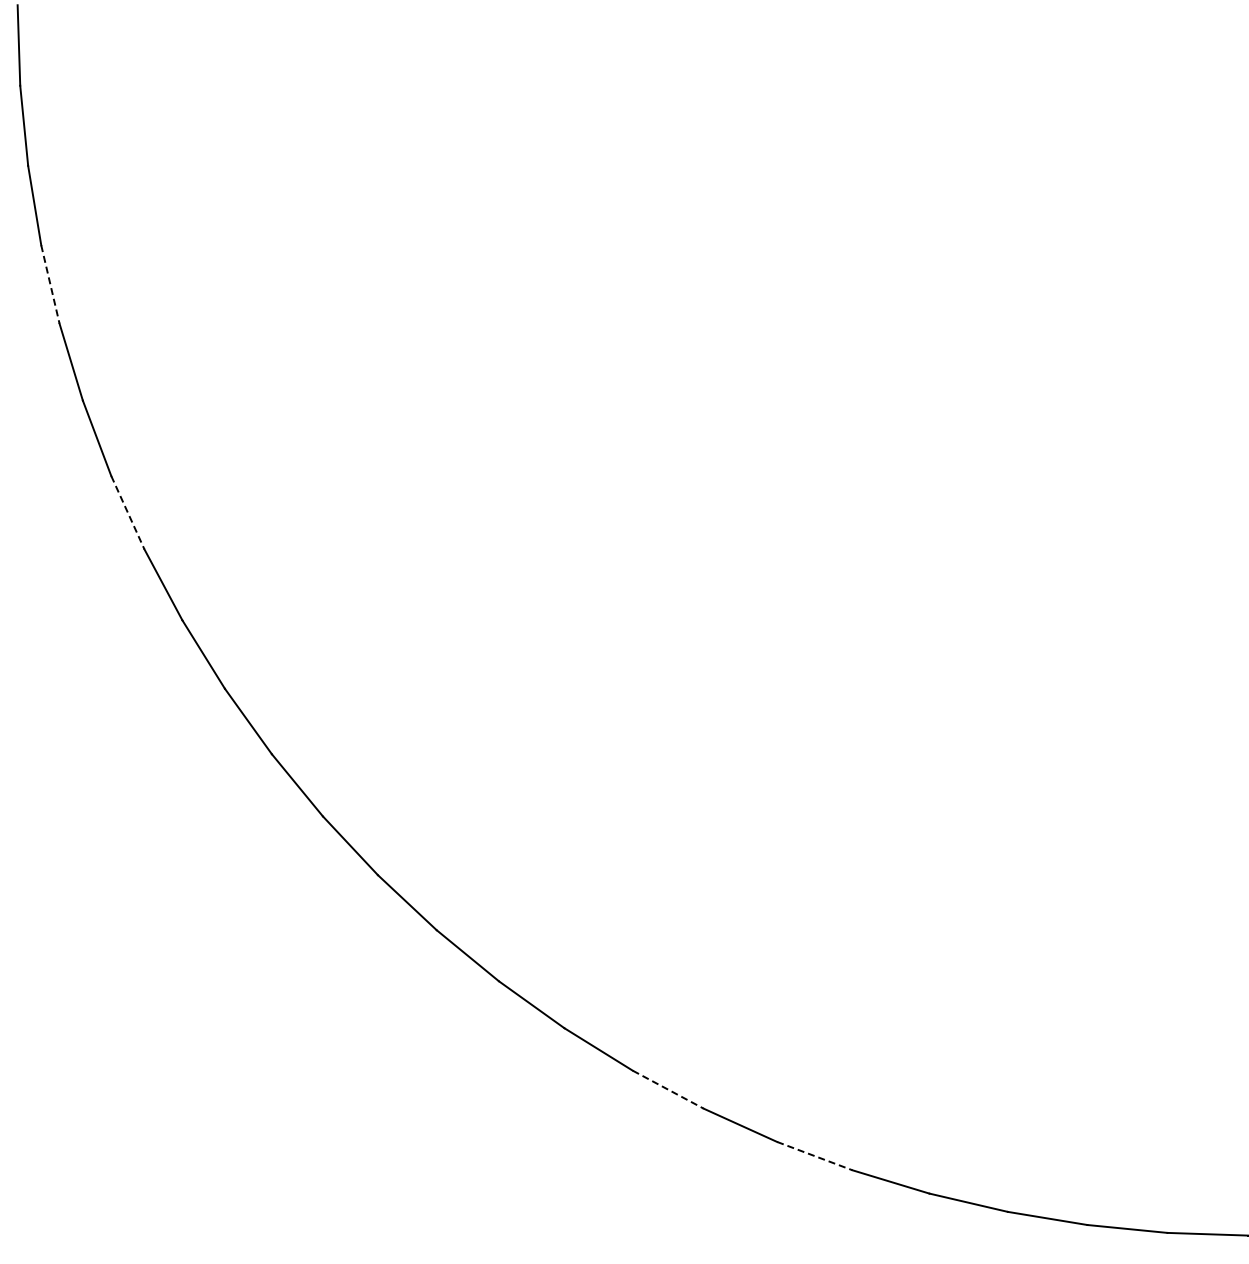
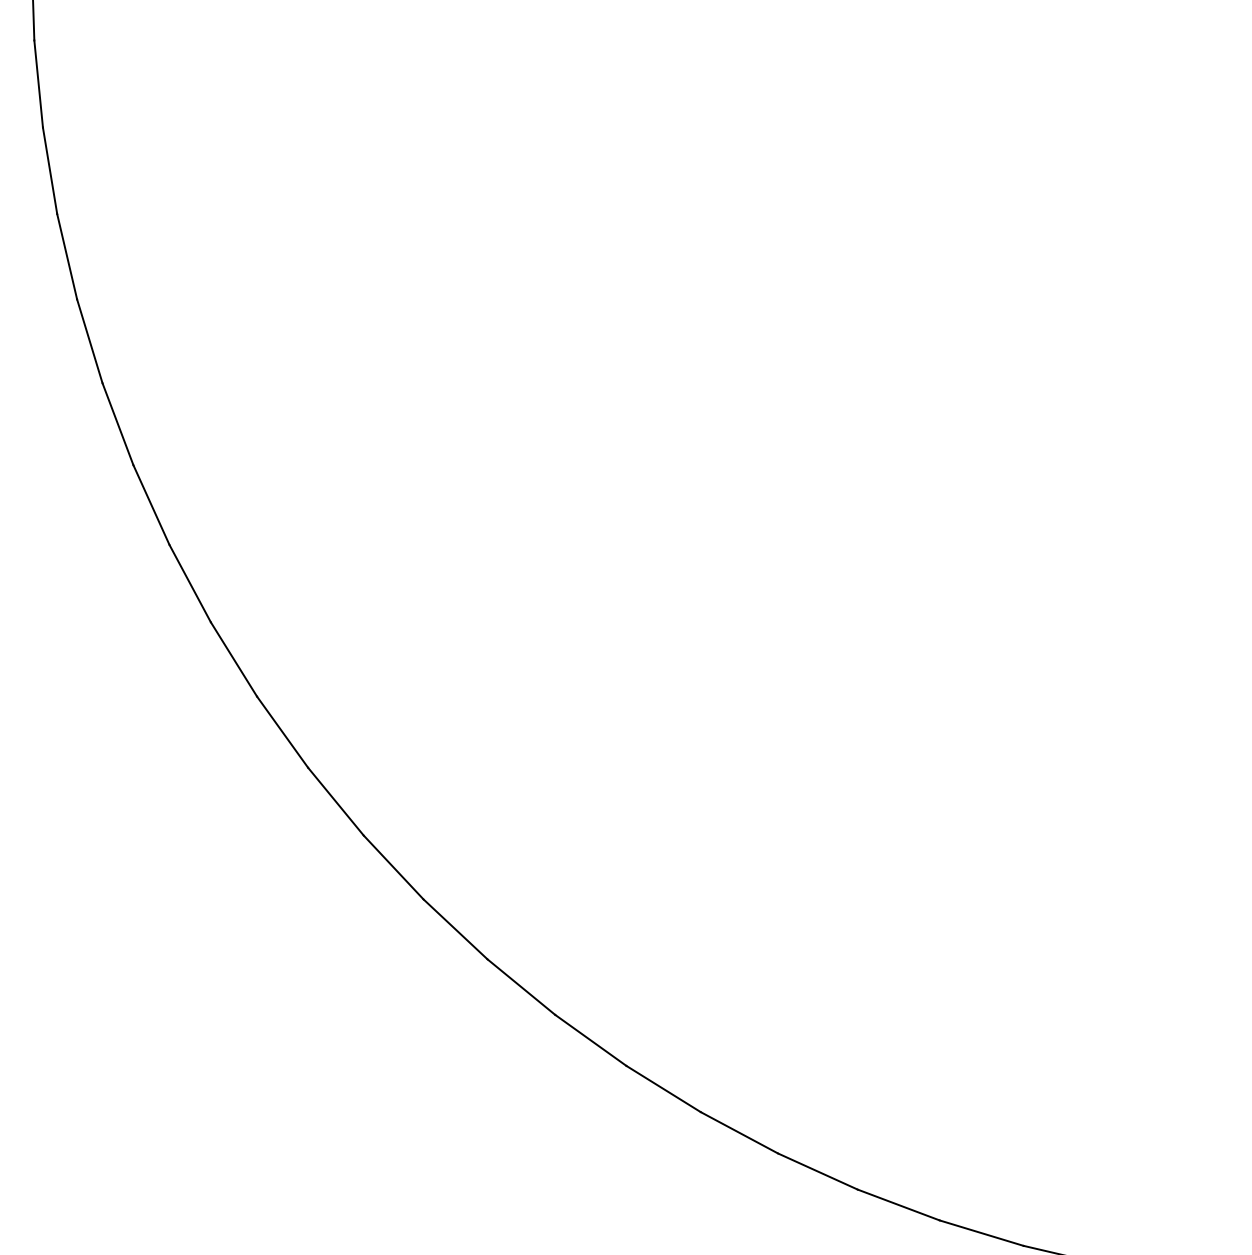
line: (50, 284) -> (67, 256), dashed -> solid
line: (128, 513) -> (152, 505), dashed -> solid
line: (668, 1089) -> (739, 1132), dashed -> solid
line: (815, 1156) -> (899, 1205), dashed -> solid

